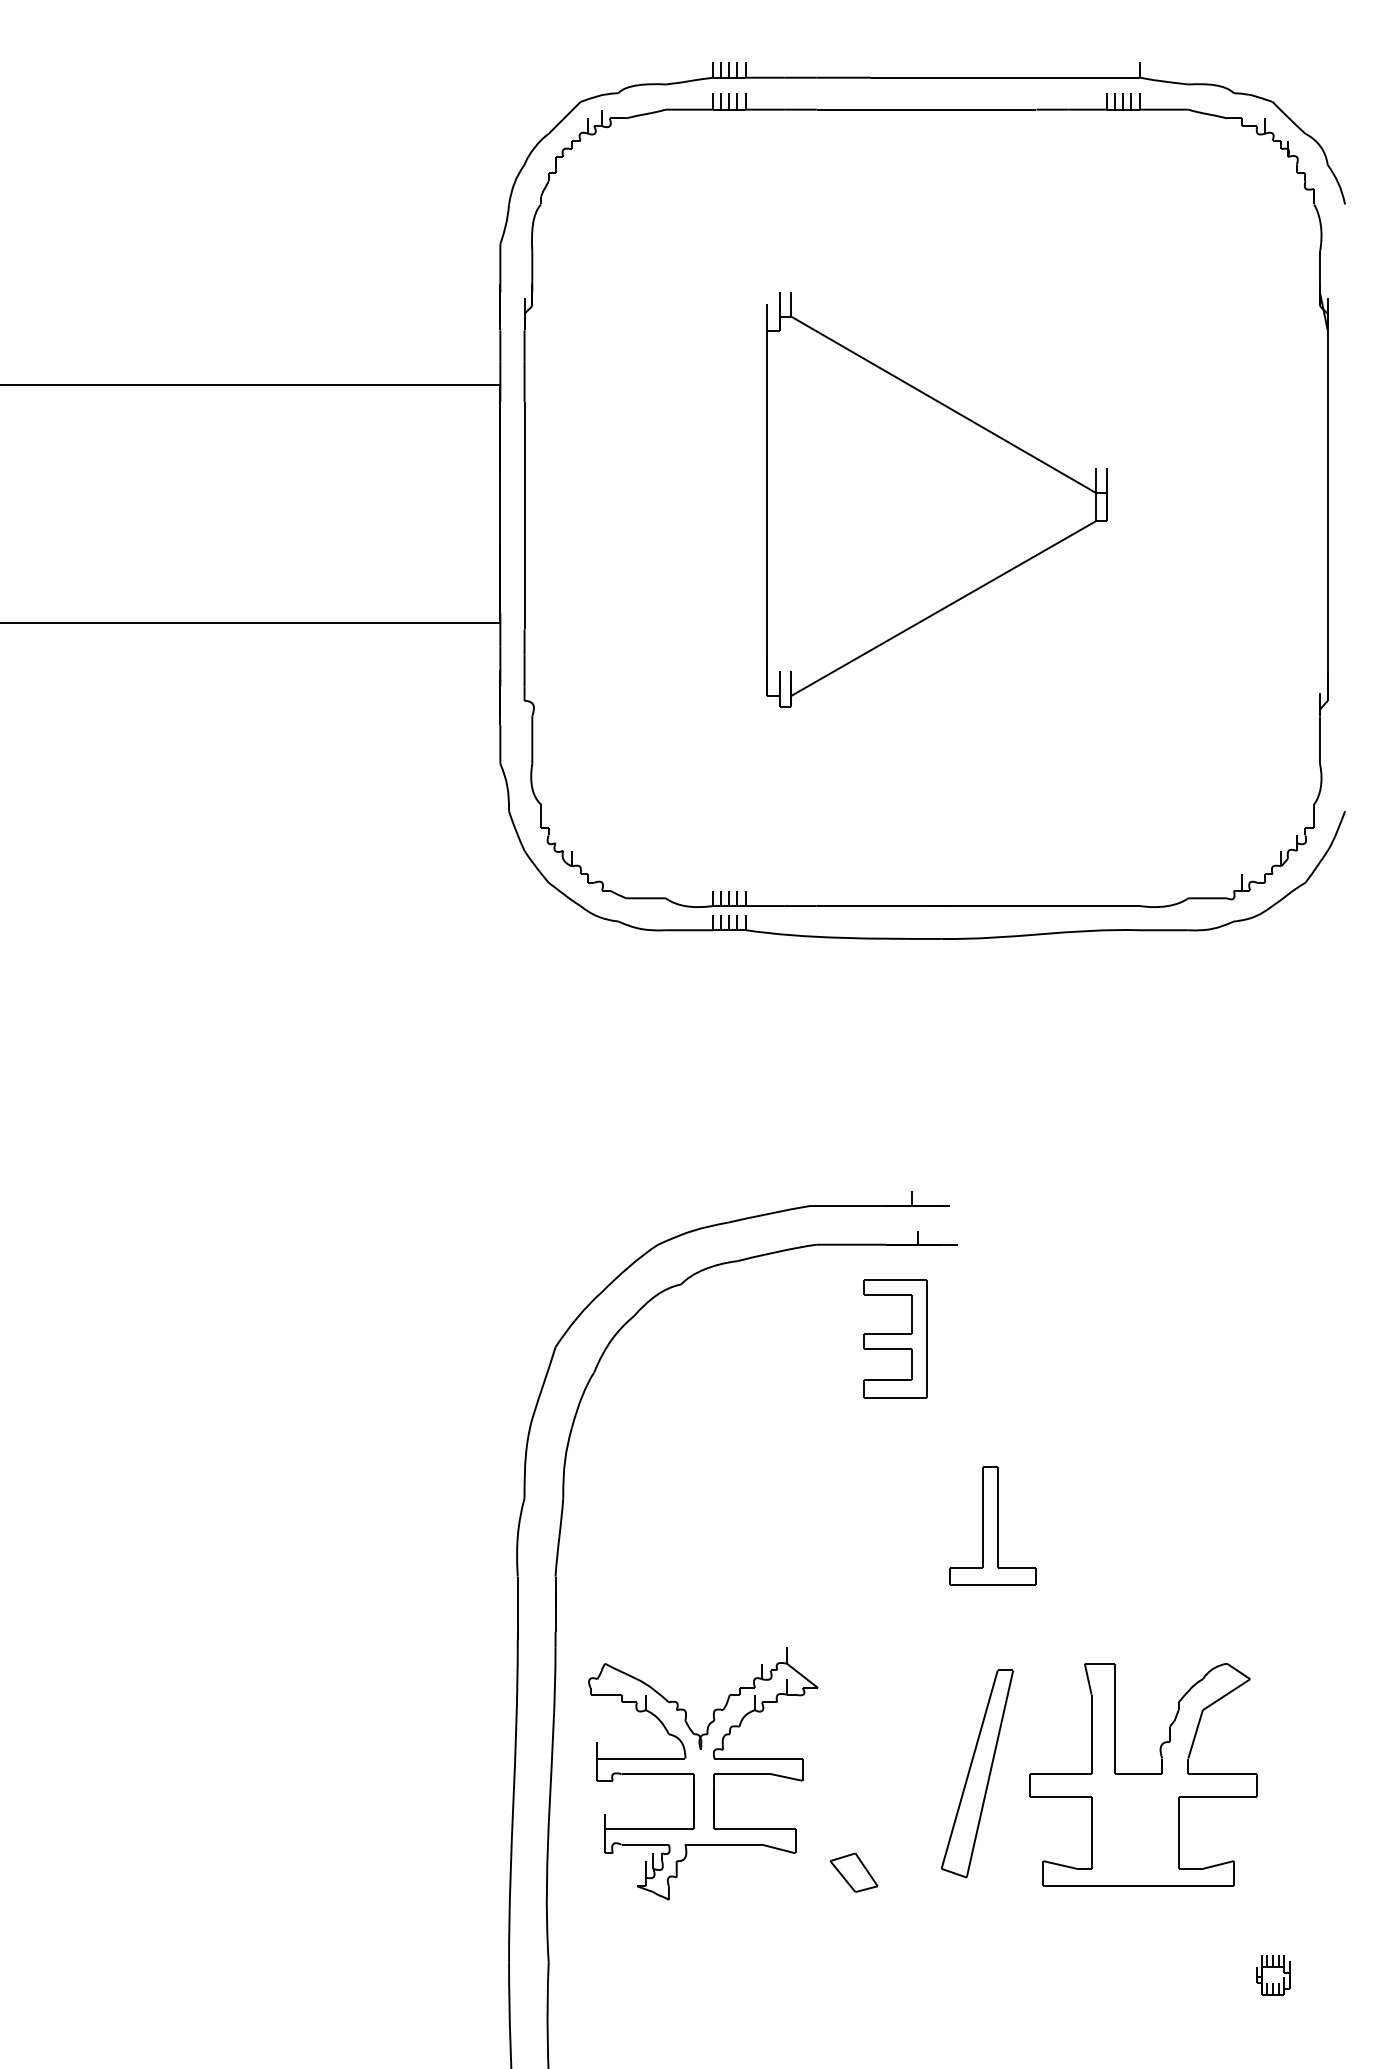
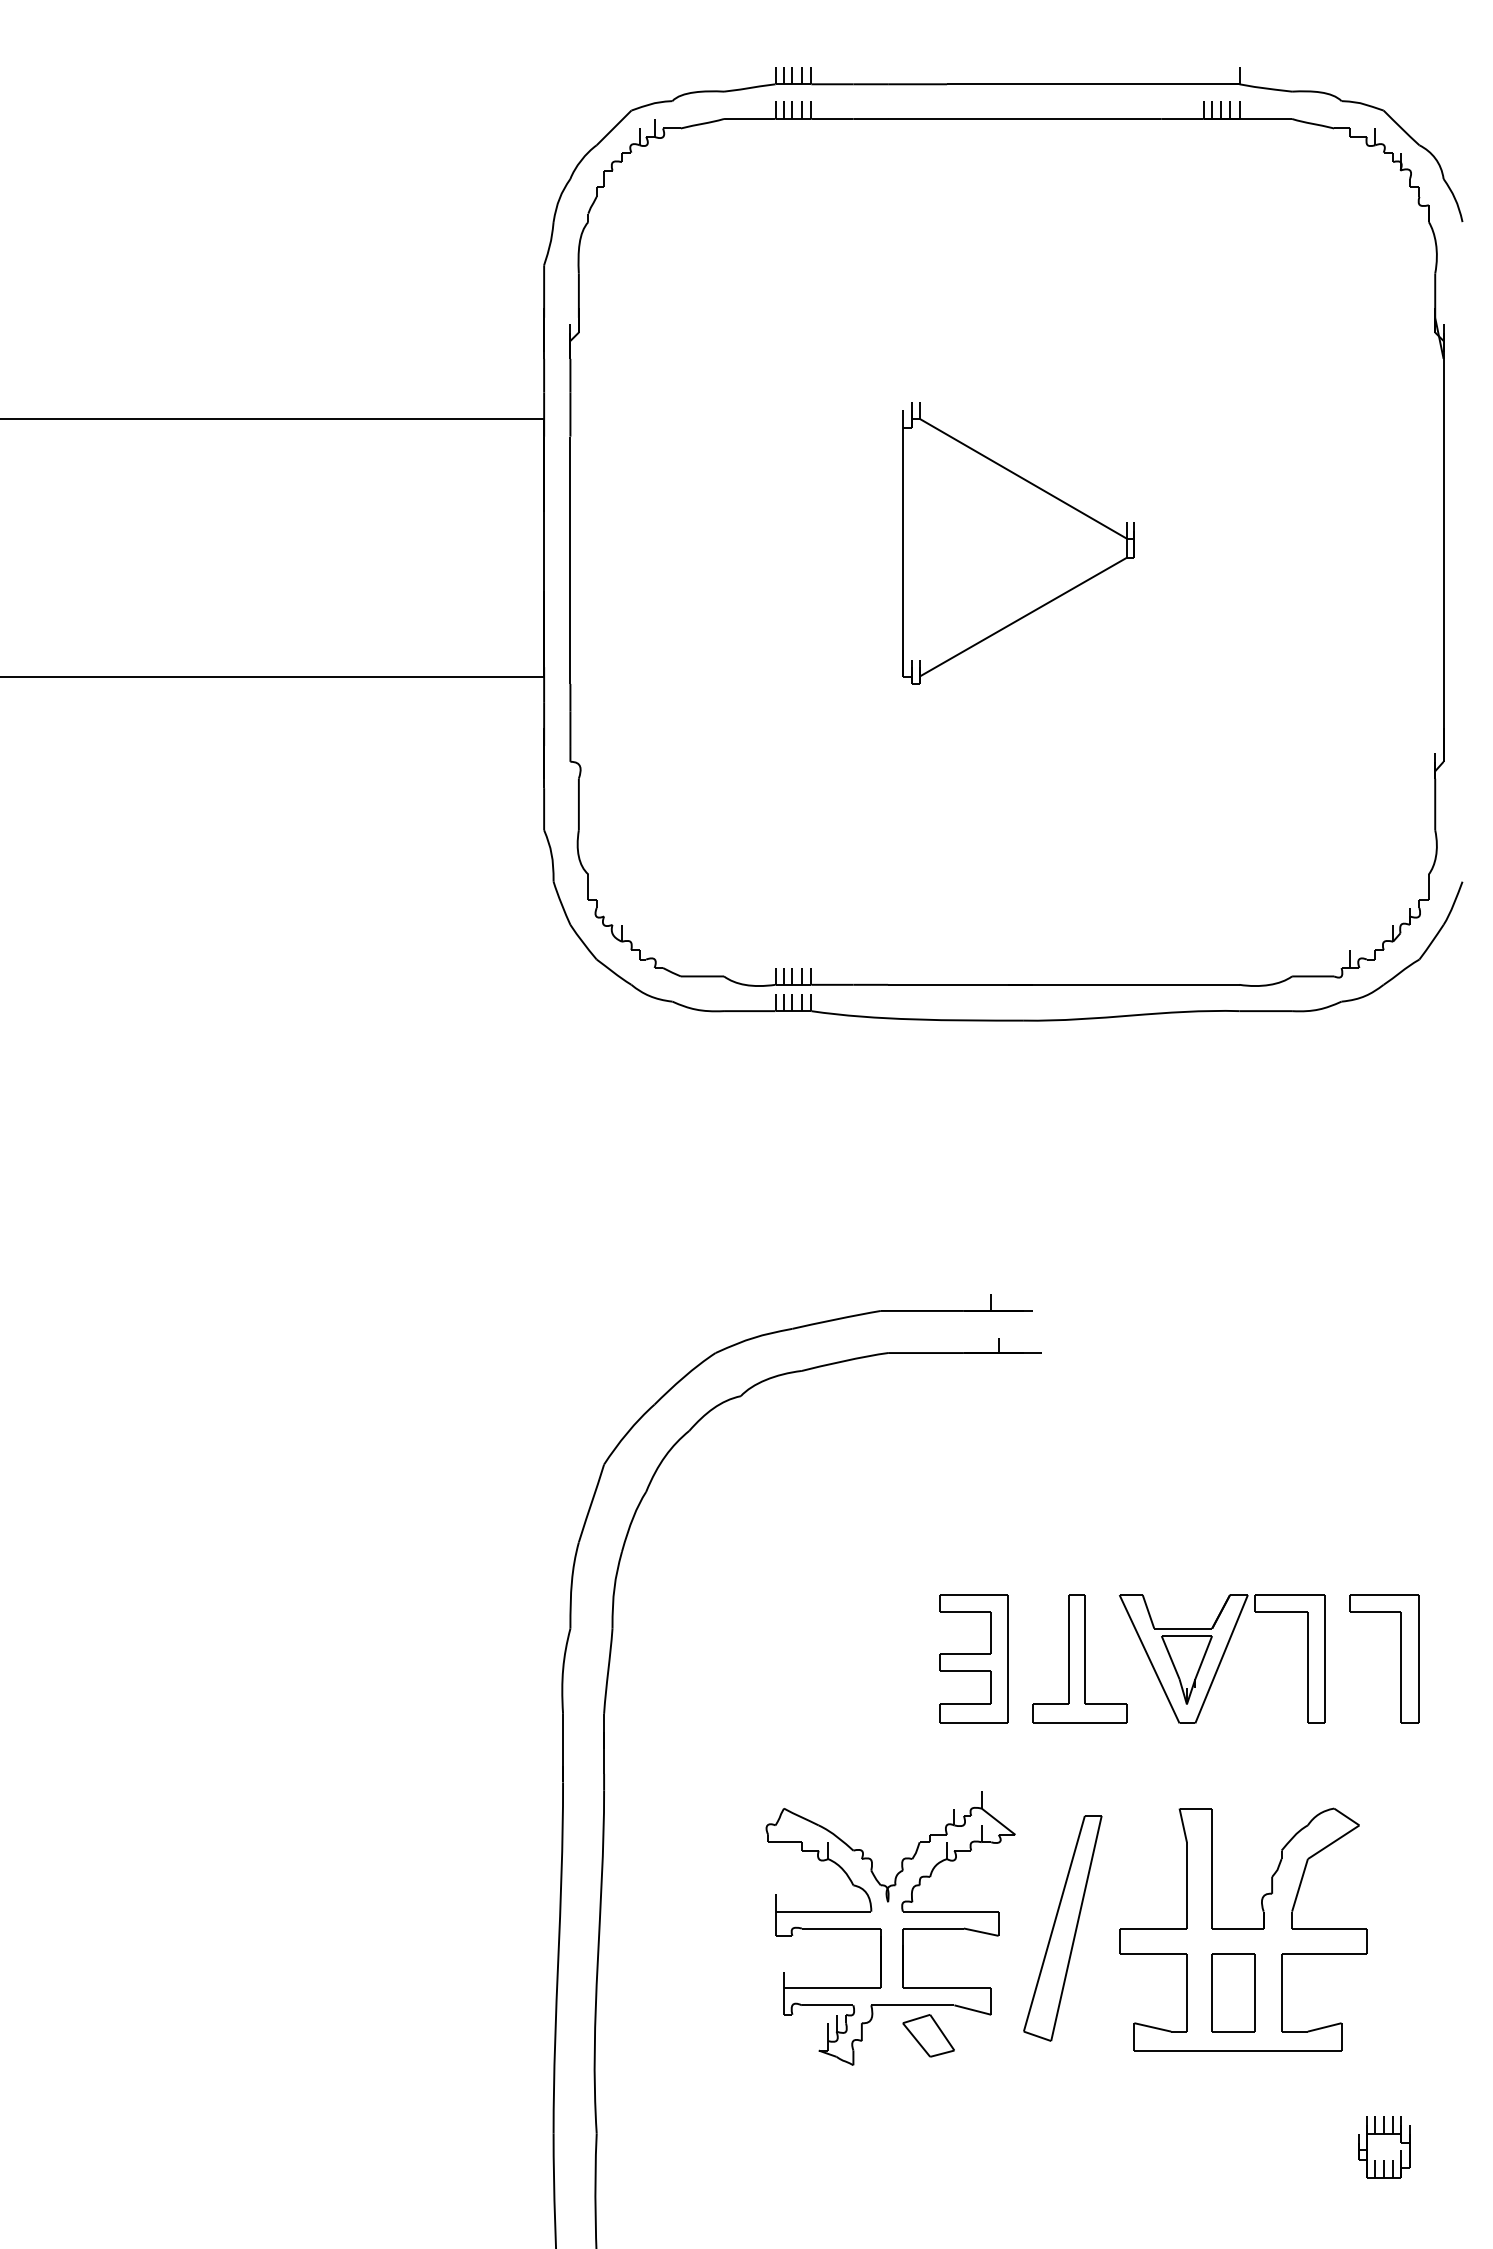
part: (936, 500) -> (1018, 543), size x0.62
part: (895, 1338) -> (973, 1658), moved
part: (1124, 1525) -> (1222, 1658), added
part: (1288, 1525) -> (1400, 1658), added
part: (703, 1774) -> (890, 1928), moved
part: (1134, 1832) -> (1233, 1992), added
part: (1273, 1975) -> (1384, 2147), size x1.43

